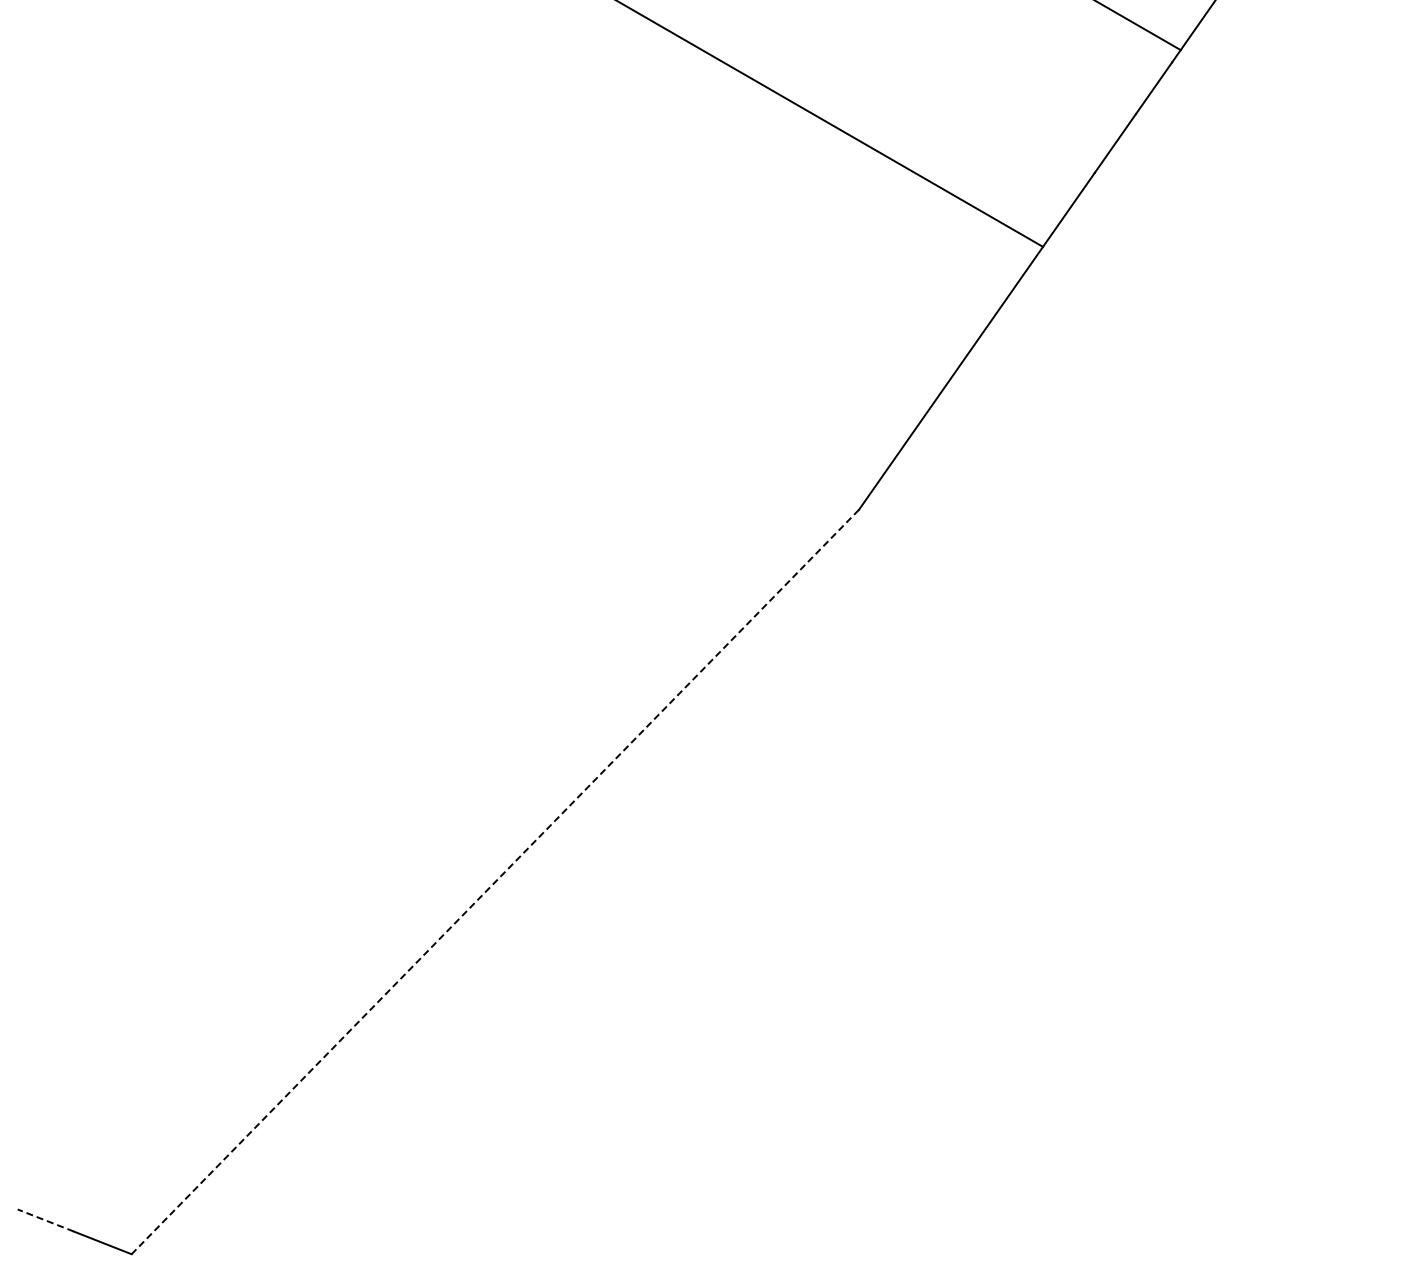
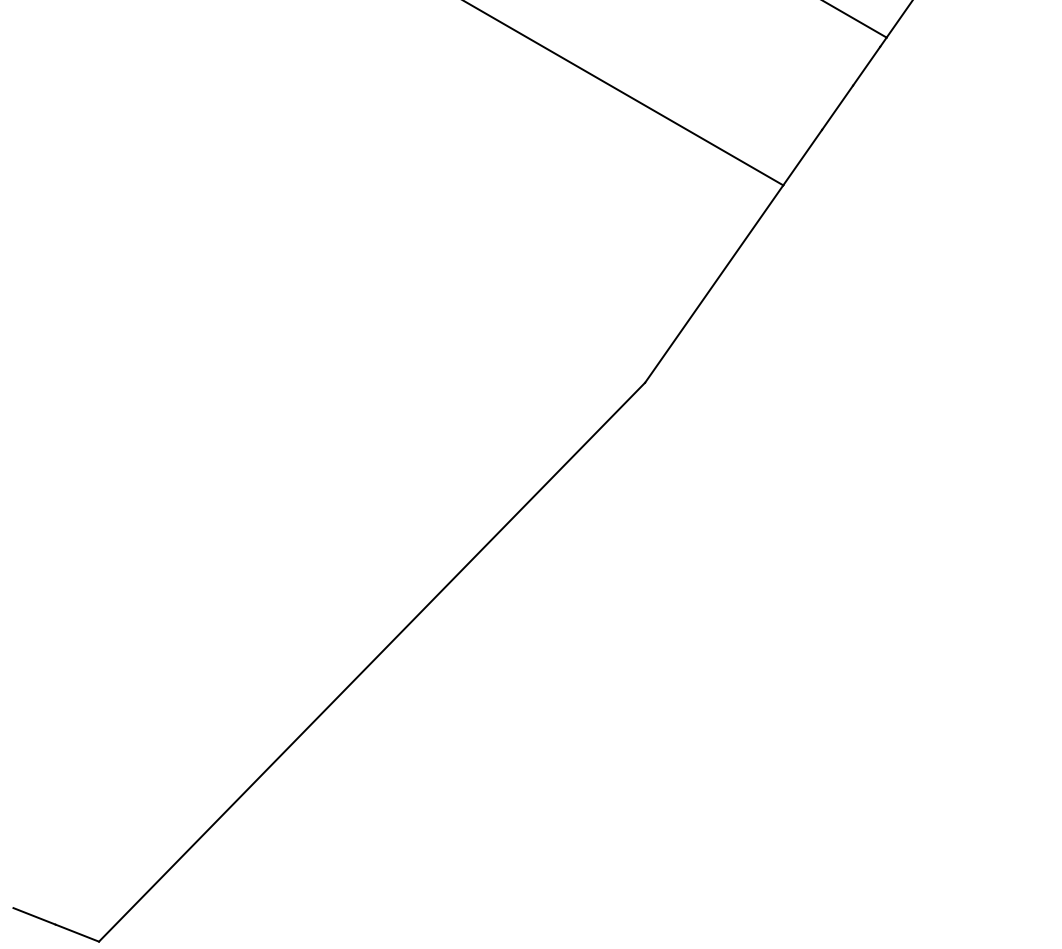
line: (494, 882) -> (371, 662), dashed -> solid
line: (45, 1220) -> (34, 916), dashed -> solid

